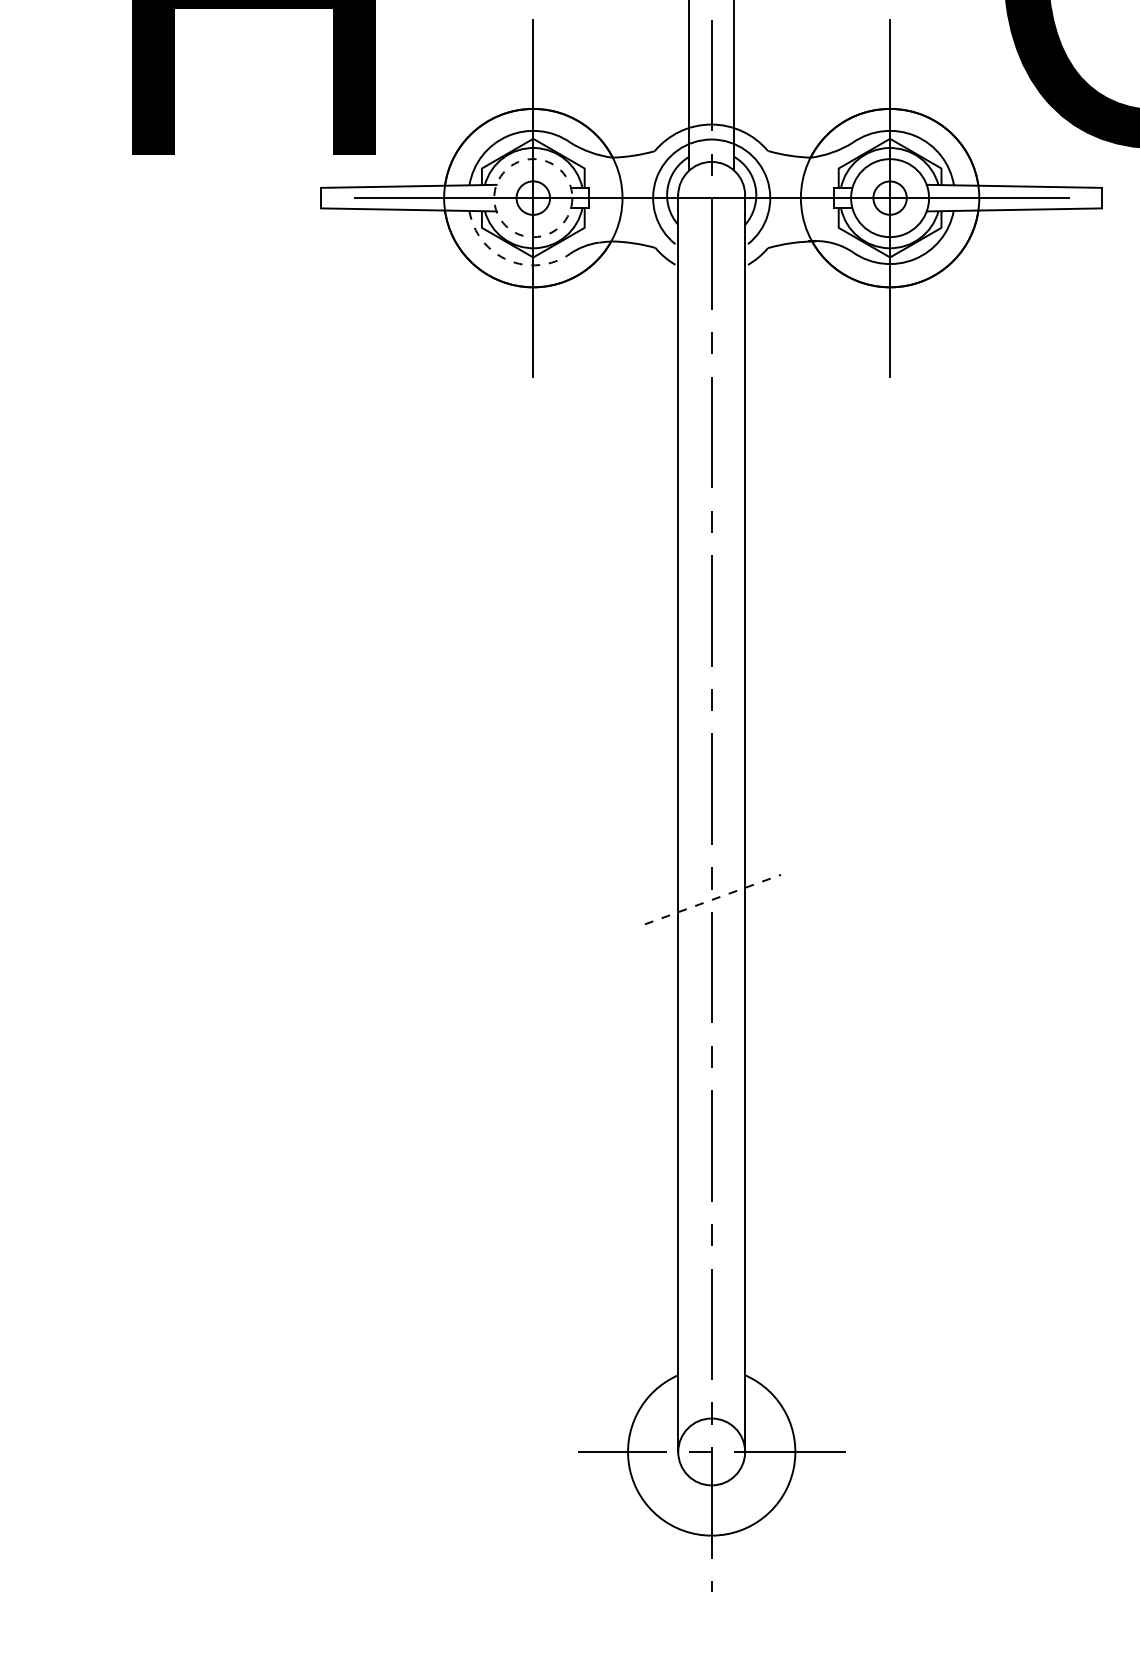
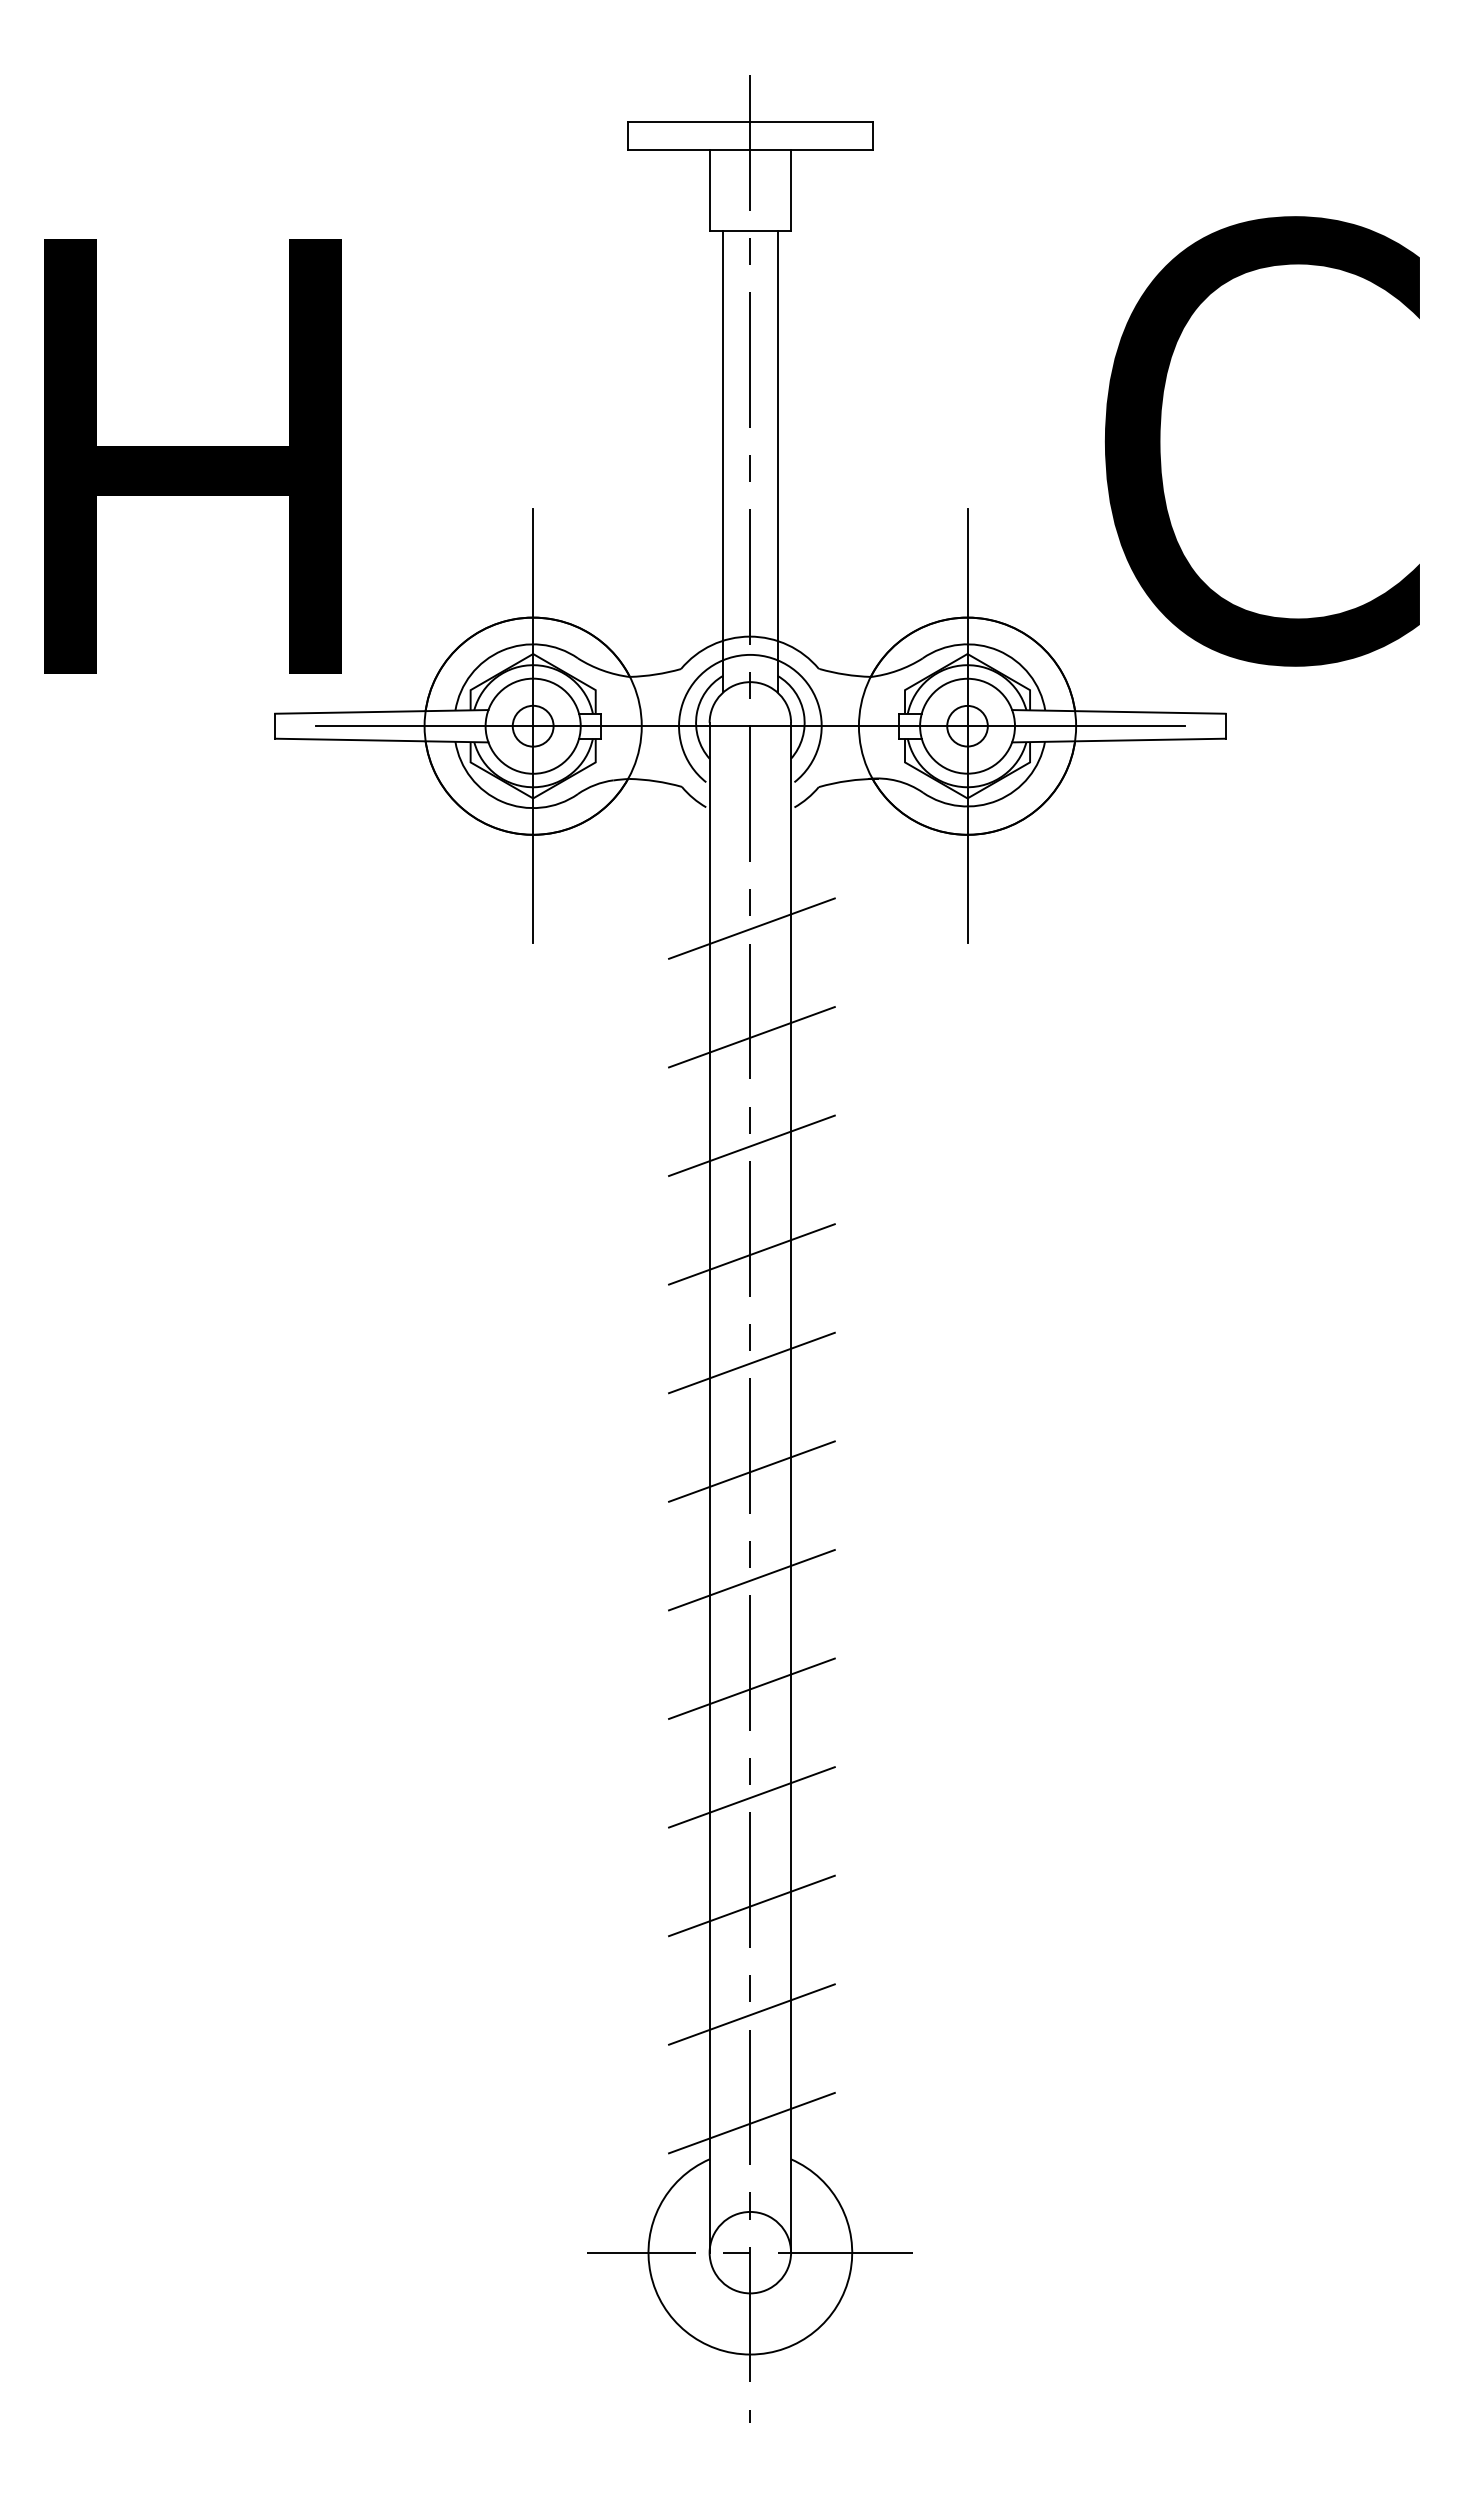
circle: (532, 197) -> (532, 725), dashed -> solid
arc: (508, 259) -> (502, 801), dashed -> solid
line: (712, 364) -> (751, 928), added
line: (712, 453) -> (751, 1037), added
line: (712, 542) -> (751, 1145), added
line: (712, 632) -> (751, 1254), added
line: (712, 720) -> (751, 1362), added
line: (712, 810) -> (751, 1471), added
line: (713, 899) -> (752, 1580), dashed -> solid
line: (712, 988) -> (751, 1688), added
line: (712, 1078) -> (751, 1797), added
line: (712, 1166) -> (751, 1905), added
line: (712, 1256) -> (751, 2014), added
line: (712, 1345) -> (751, 2122), added

